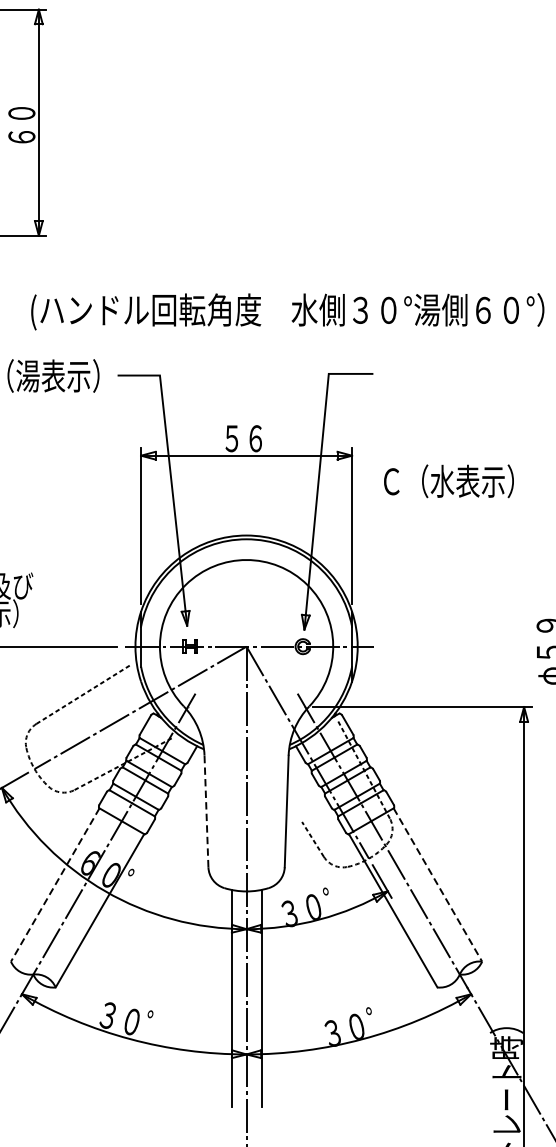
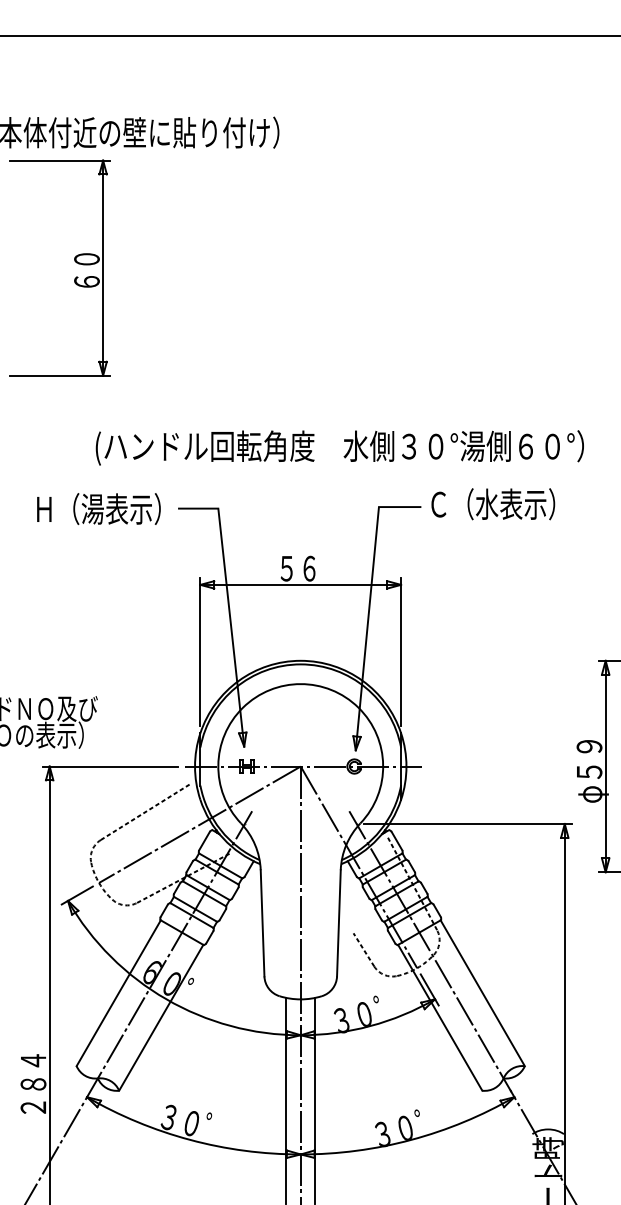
text: (449, 481) -> (493, 504), moved
line: (206, 810) -> (262, 922), dashed -> solid
line: (55, 885) -> (118, 993), dashed -> solid
line: (438, 885) -> (483, 993), dashed -> solid

